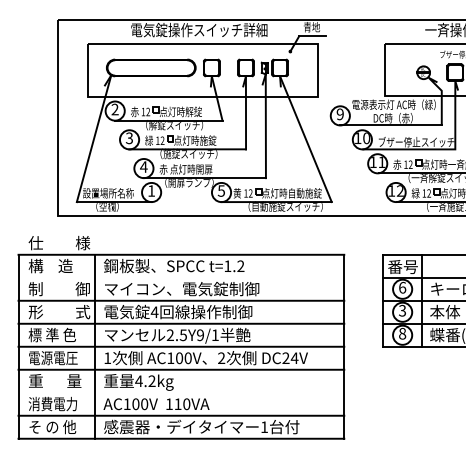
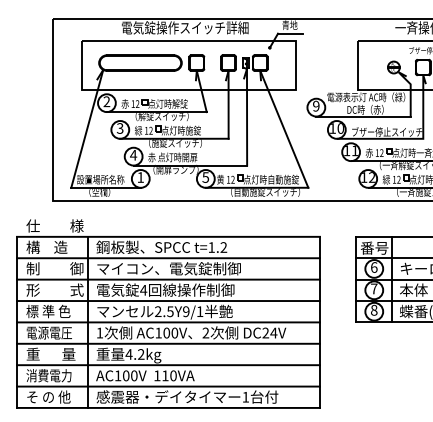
line: (181, 278) -> (168, 258), added
text: (402, 310) -> (374, 288), 3 -> 7
line: (181, 393) -> (168, 365), added

